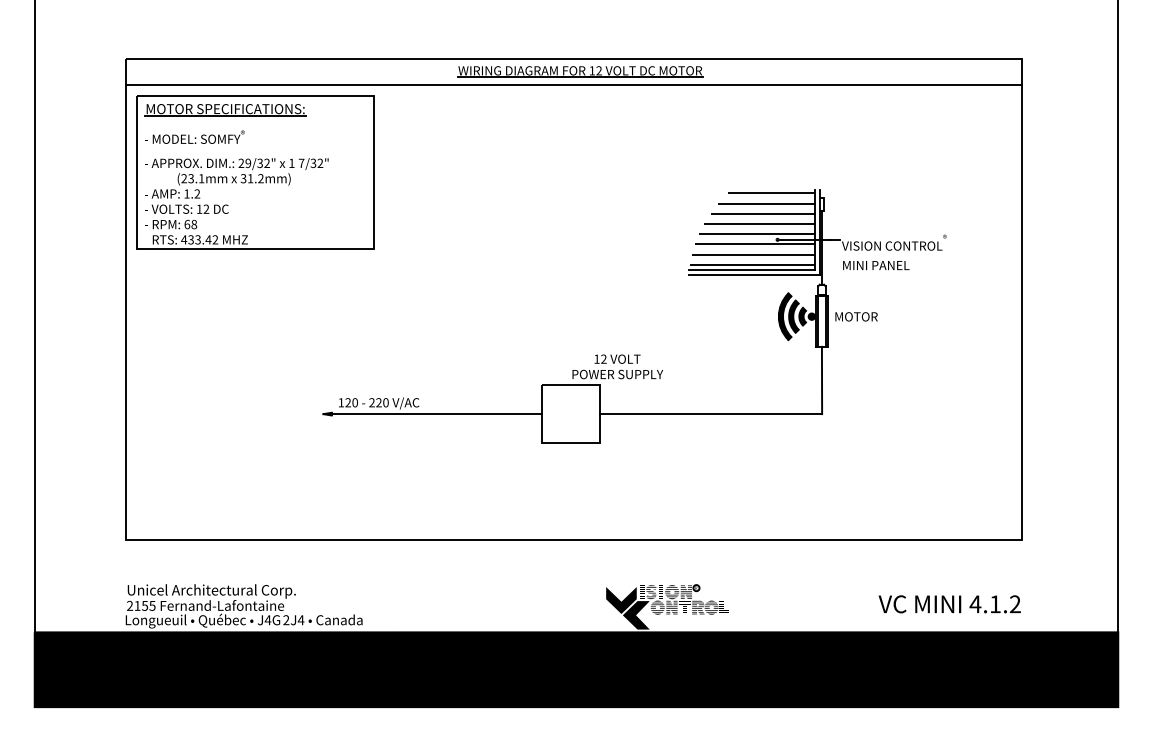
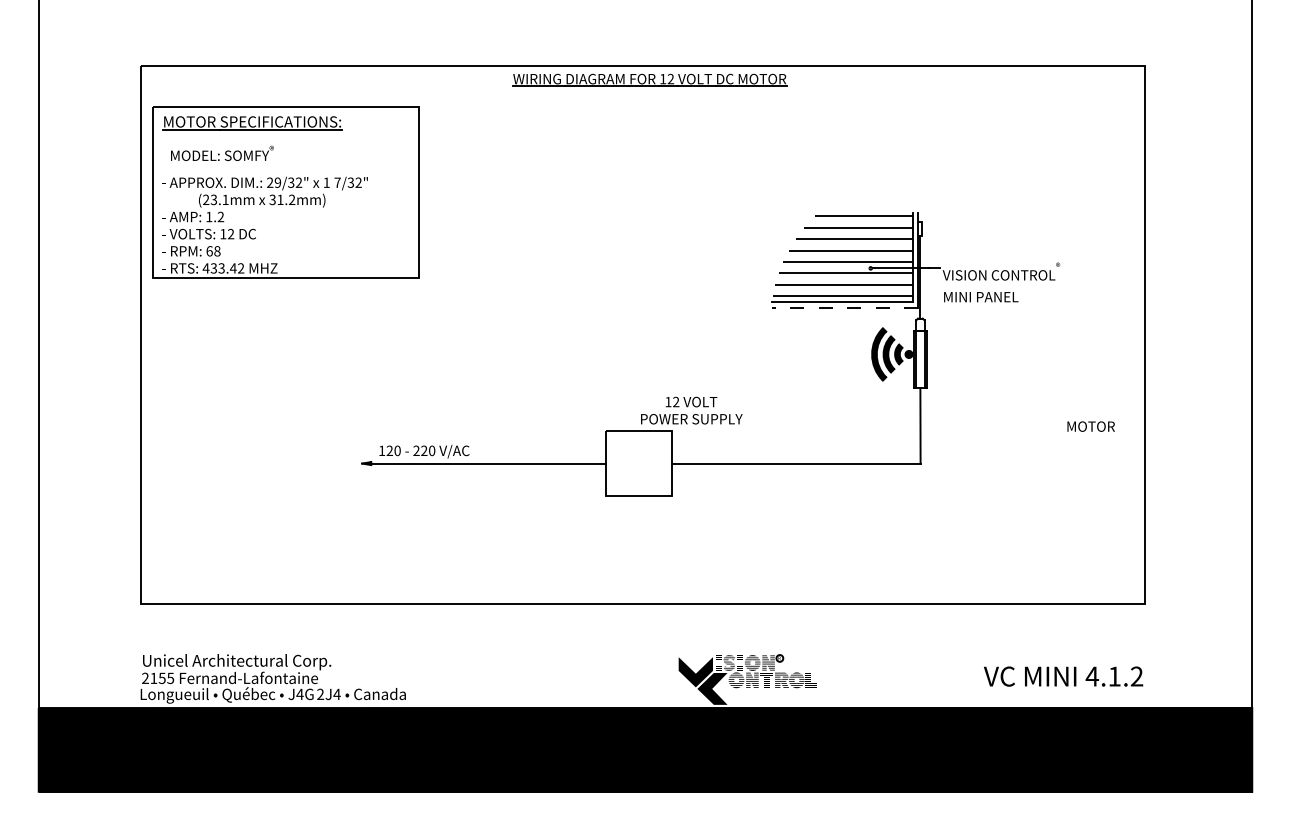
line: (573, 84) -> (642, 94), removed
line: (754, 275) -> (844, 308), solid -> dashed
text: (855, 316) -> (1090, 426), moved

